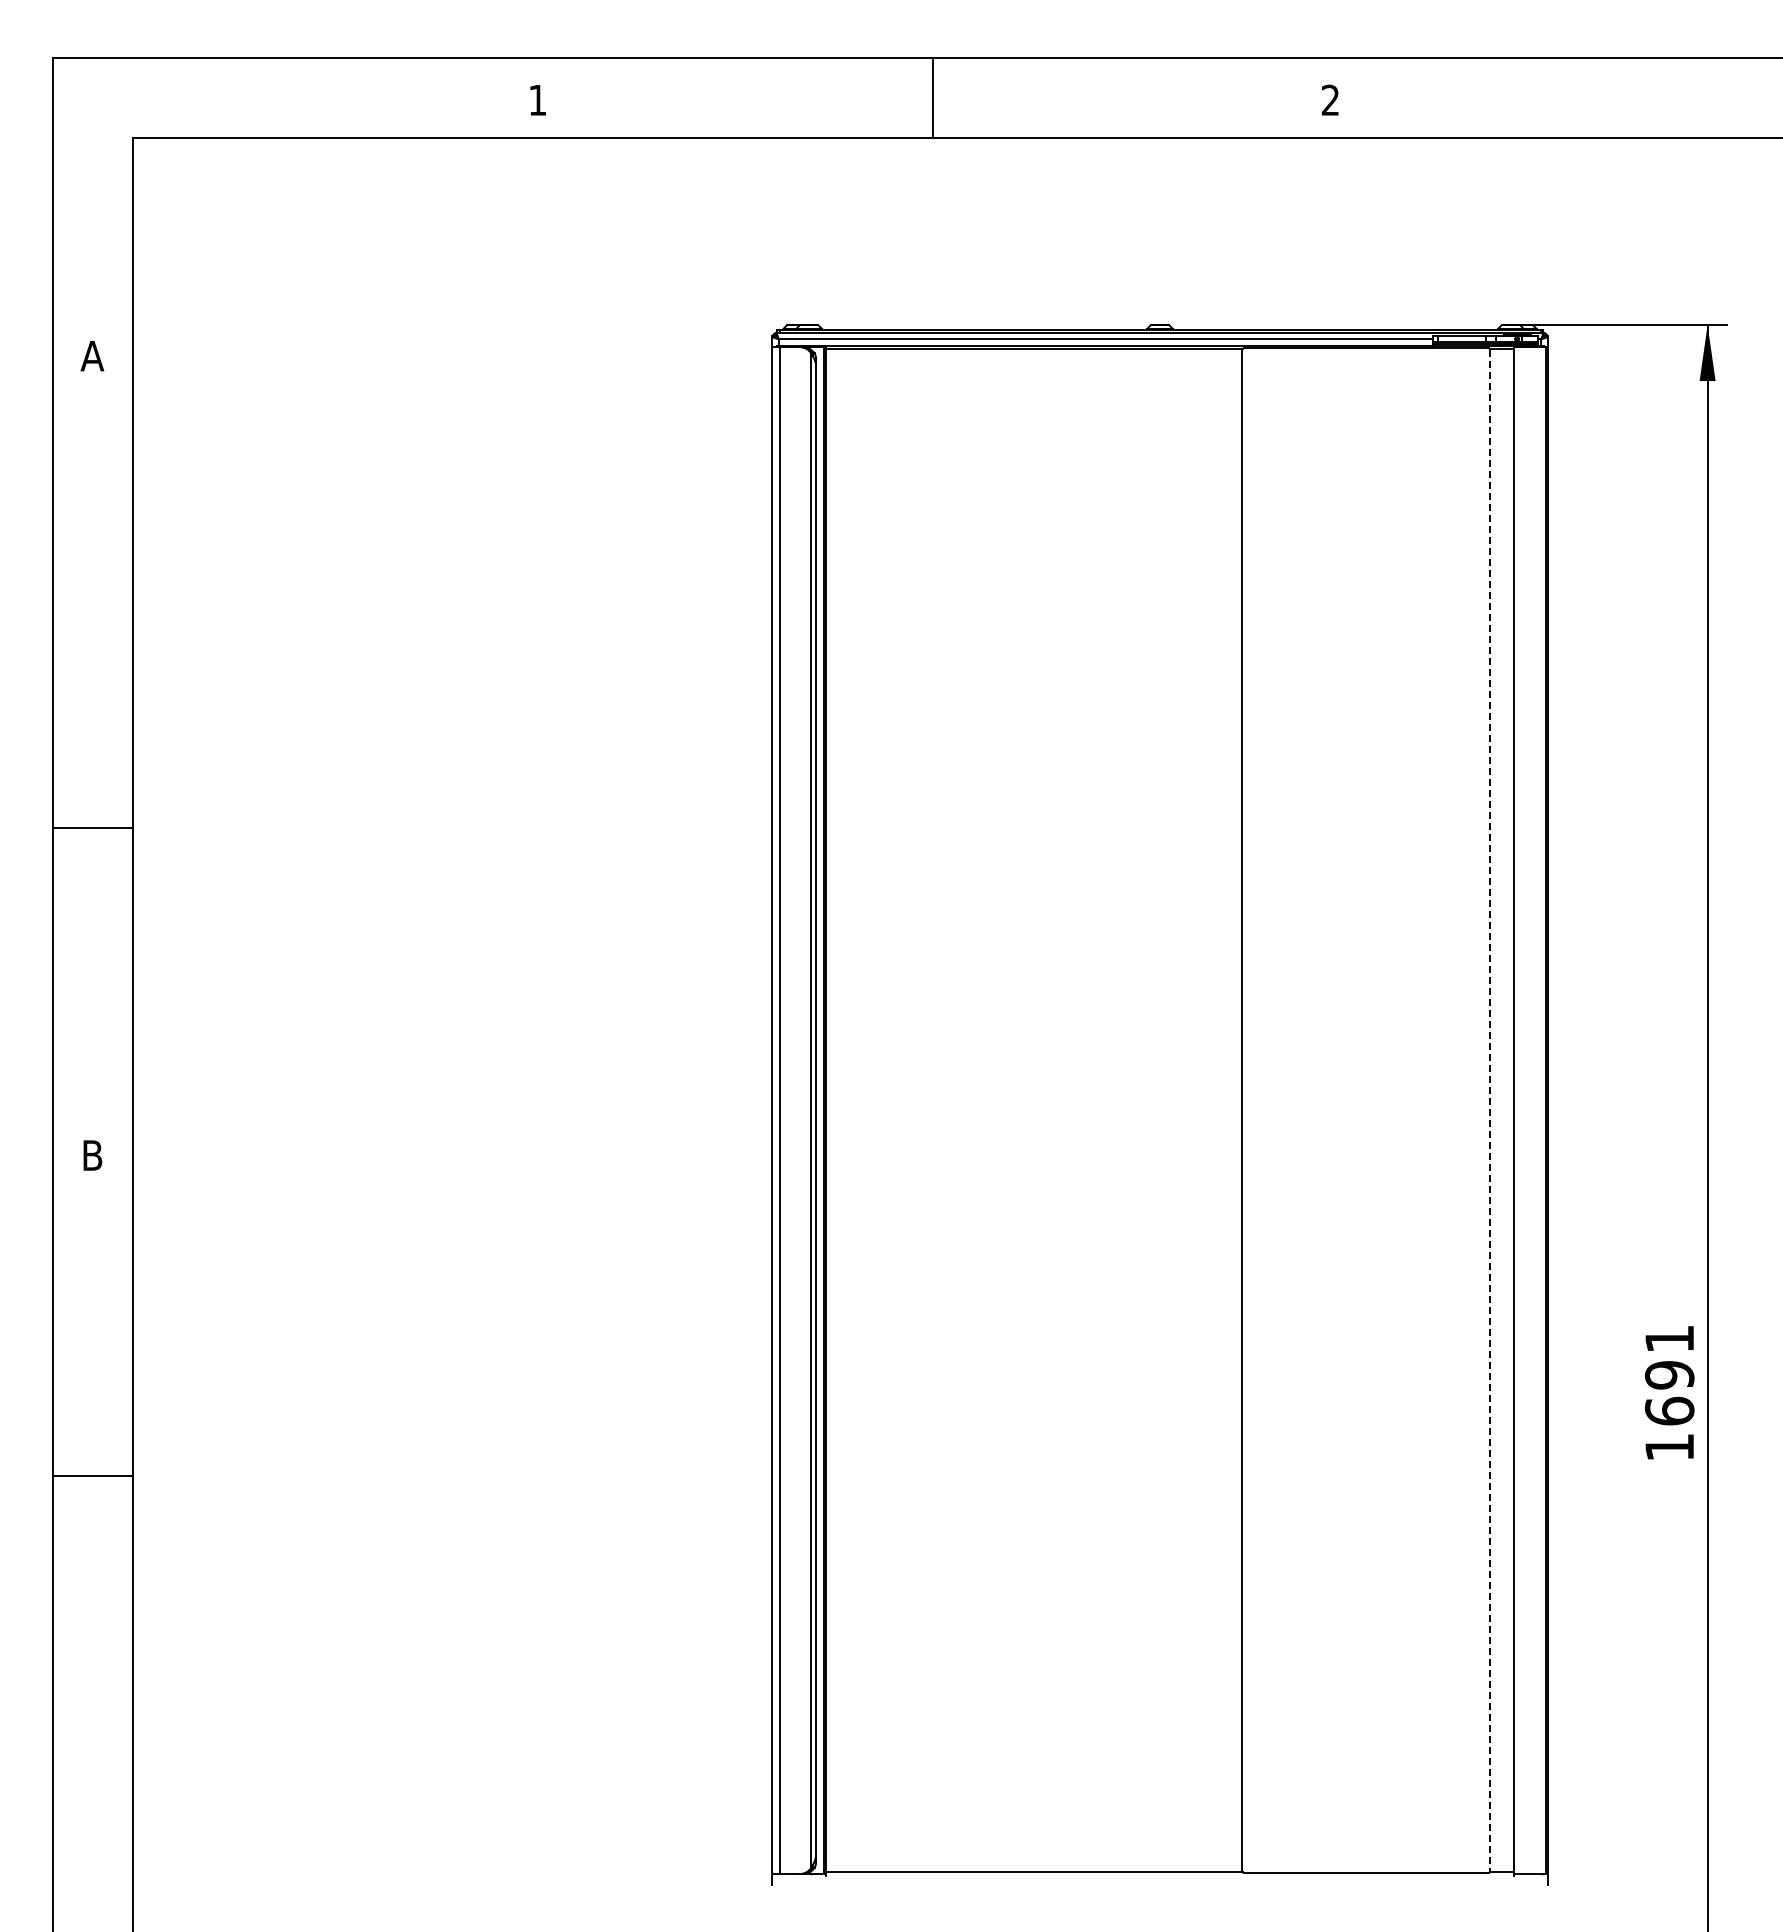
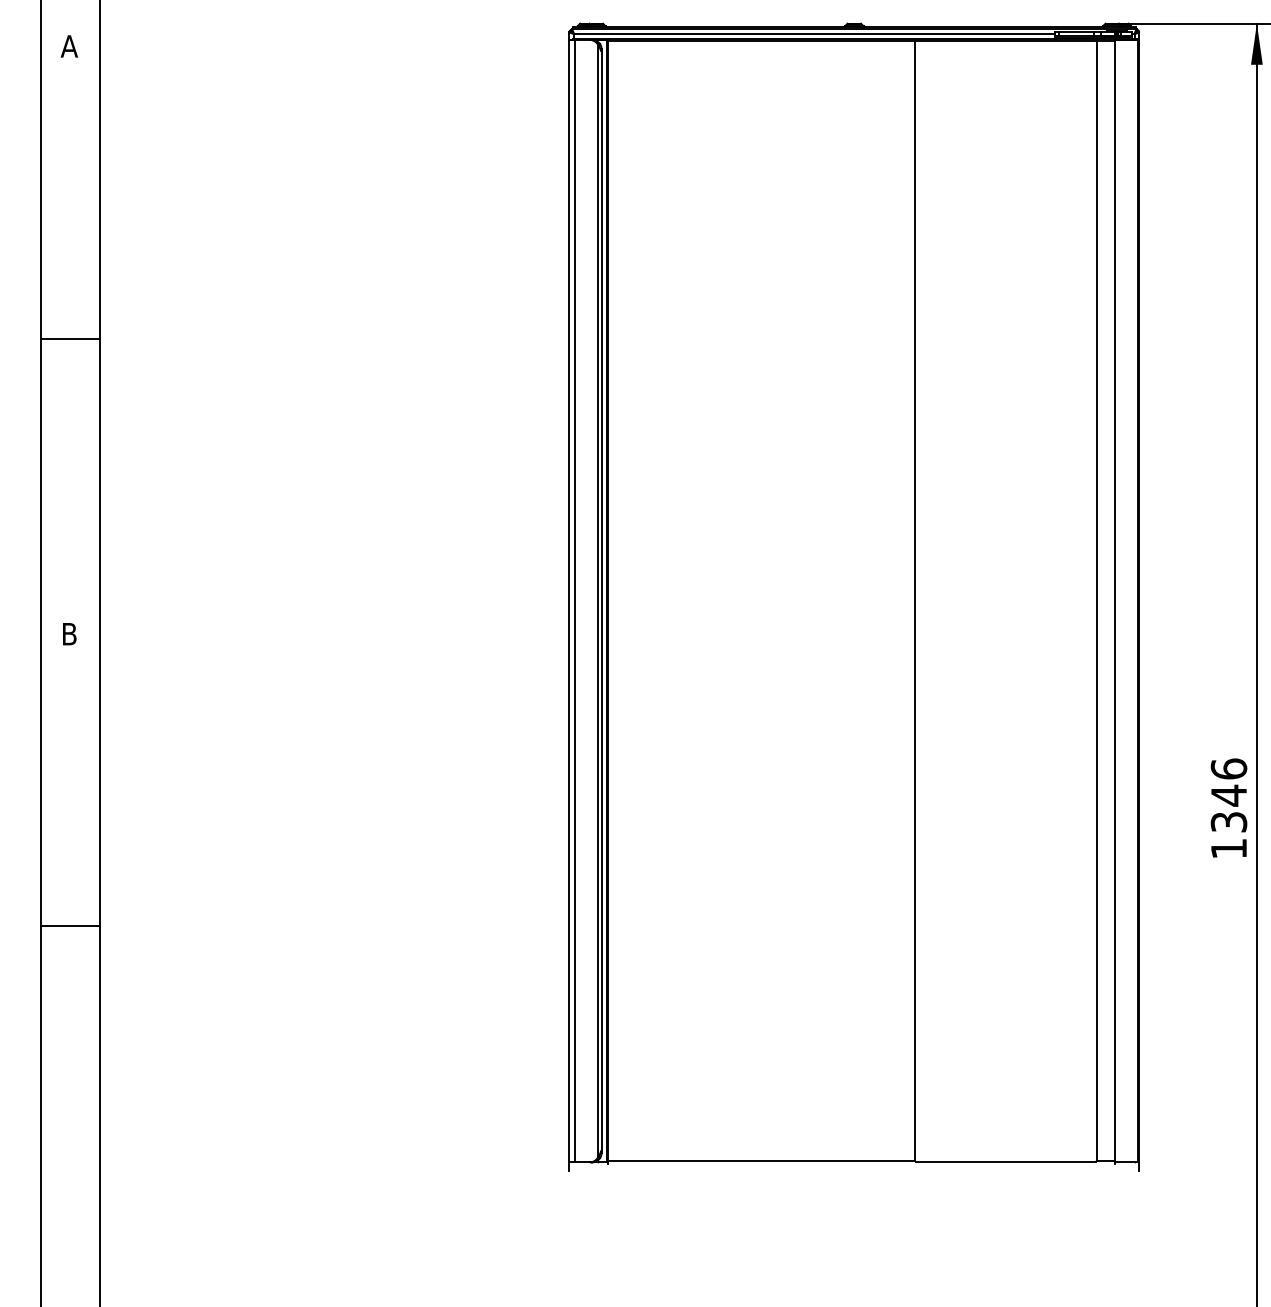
line: (93, 828) -> (70, 338), moved
line: (1490, 1110) -> (1097, 601), dashed -> solid
text: (1669, 1374) -> (1228, 795), 1691 -> 1346
line: (93, 1475) -> (70, 926), moved

